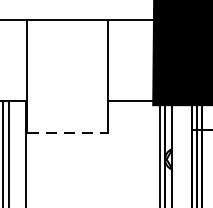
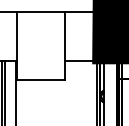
line: (68, 132) -> (41, 80), dashed -> solid

